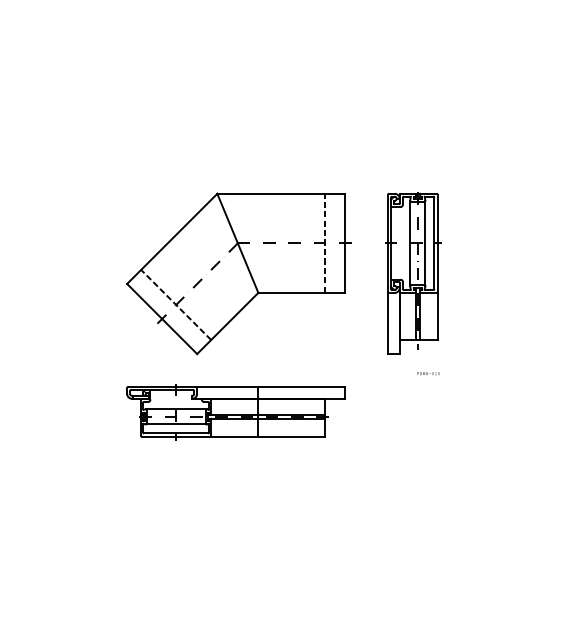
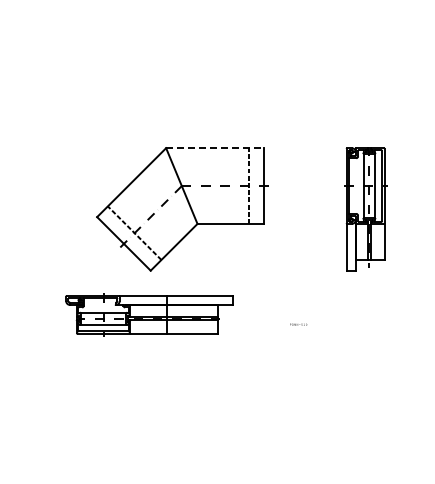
line: (280, 194) -> (214, 148), solid -> dashed
part: (412, 273) -> (365, 209), moved
text: (428, 373) -> (298, 324), moved
part: (236, 411) -> (149, 314), moved

